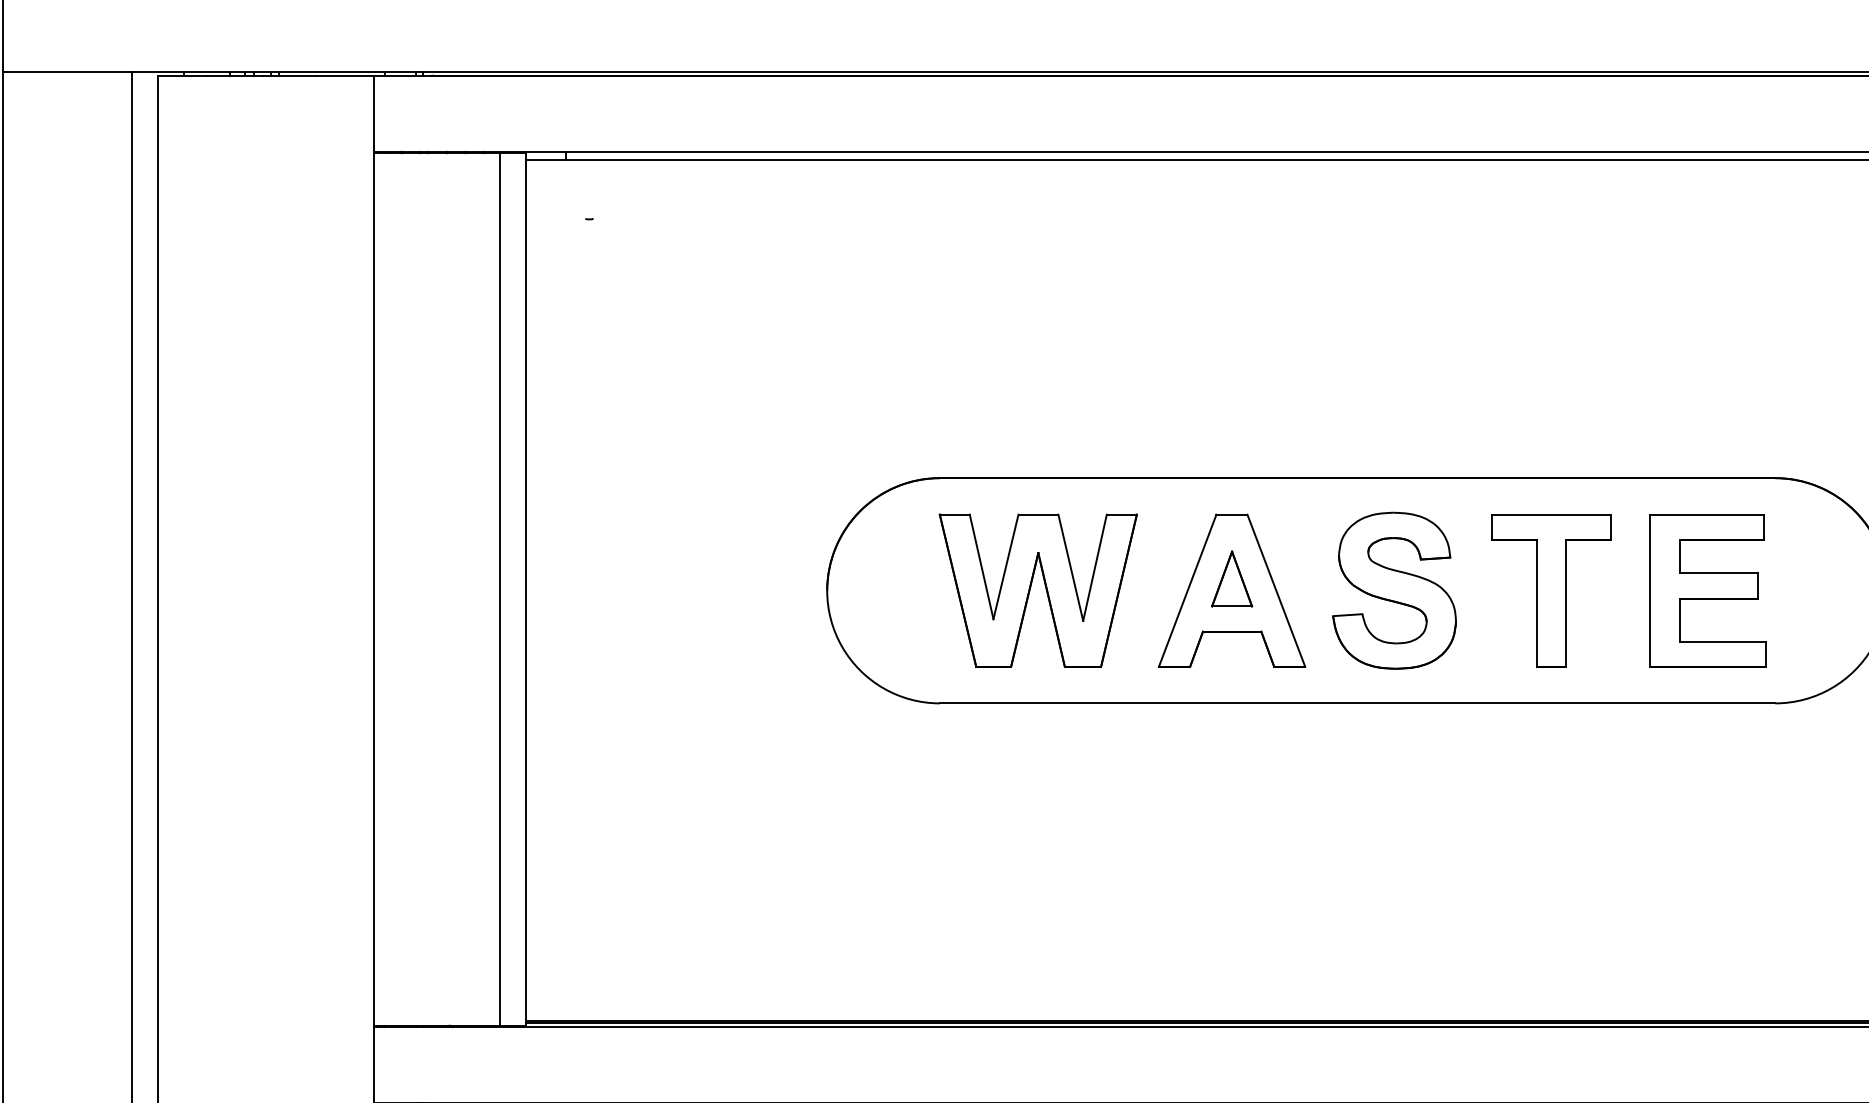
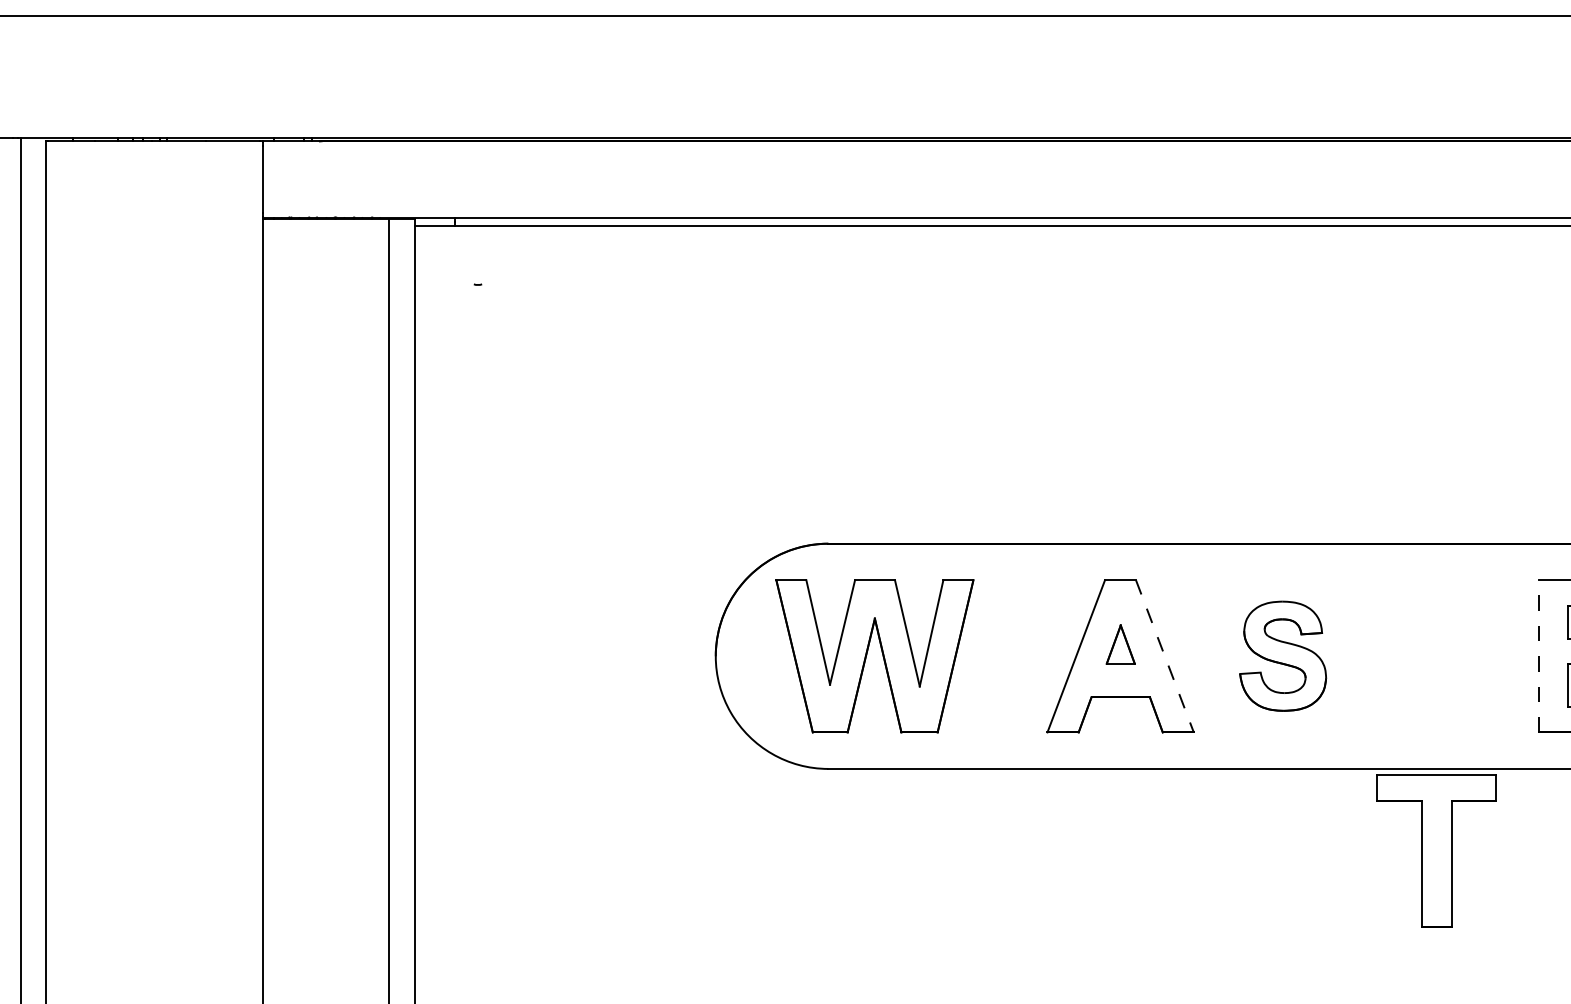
part: (1232, 578) -> (1121, 644), size x0.7
part: (1031, 587) -> (868, 653), moved
part: (1394, 590) -> (1283, 656), size x0.7
part: (1551, 590) -> (1437, 851), moved
line: (1650, 590) -> (1539, 656), solid -> dashed
line: (1276, 591) -> (1165, 657), solid -> dashed

